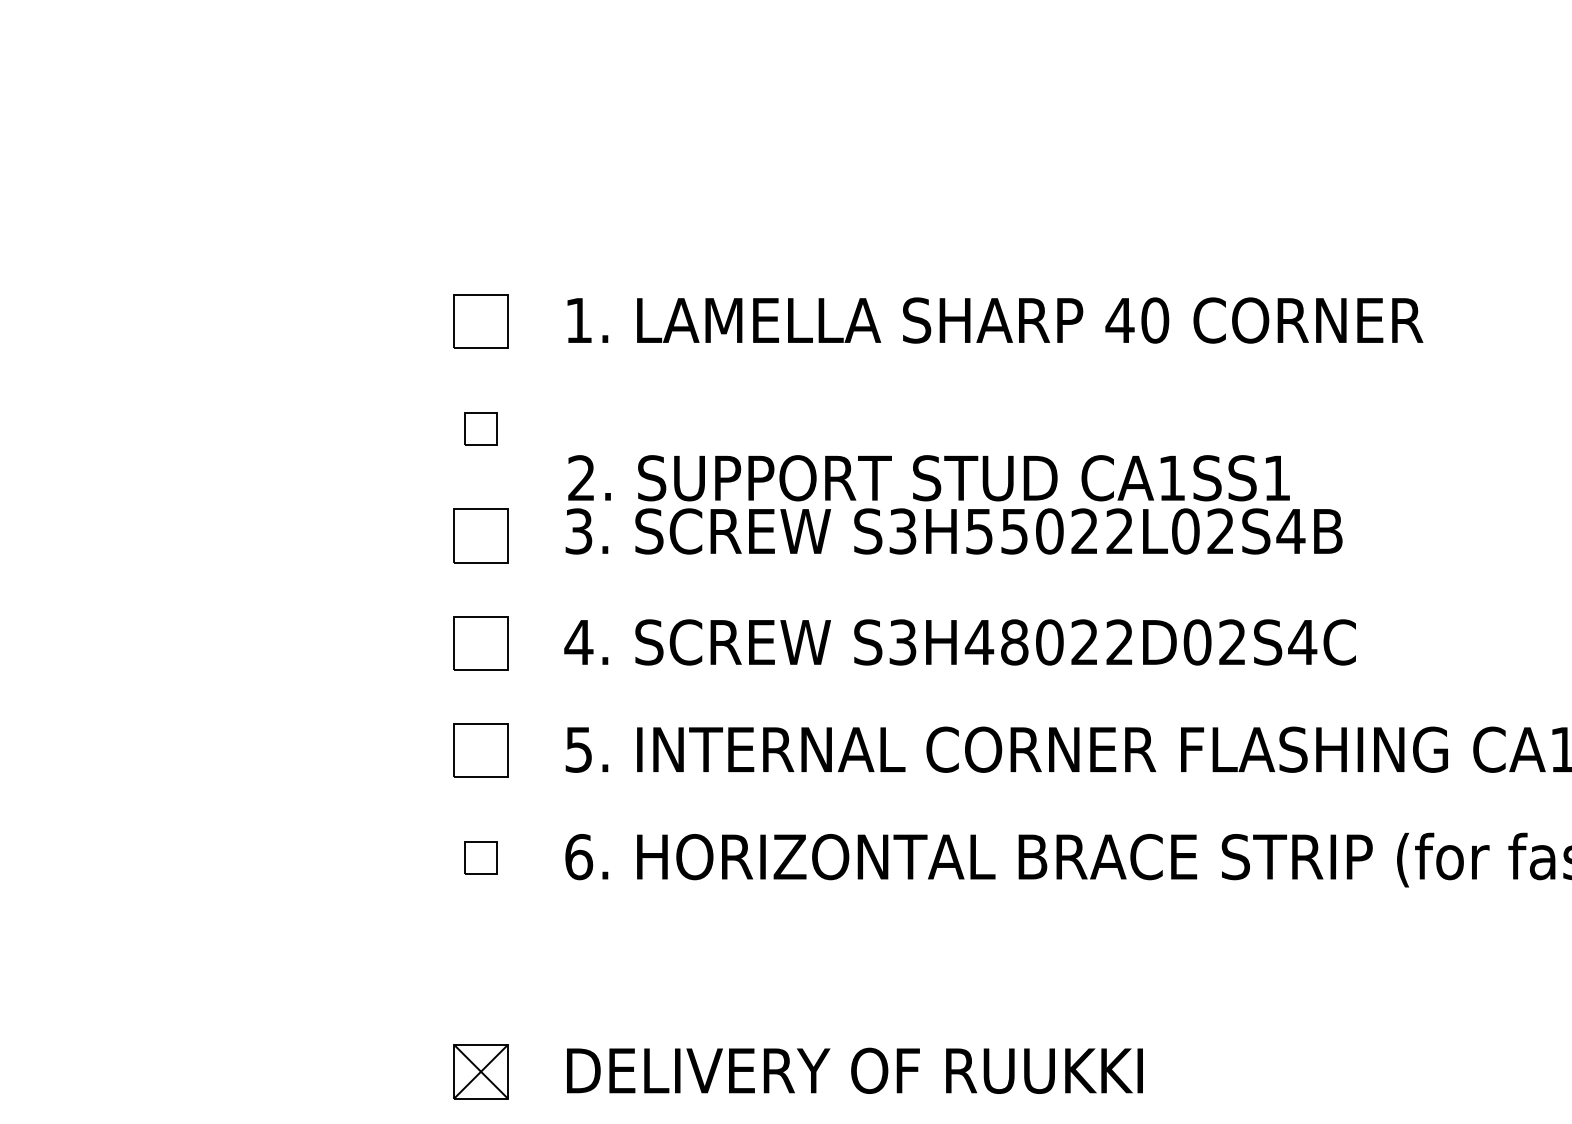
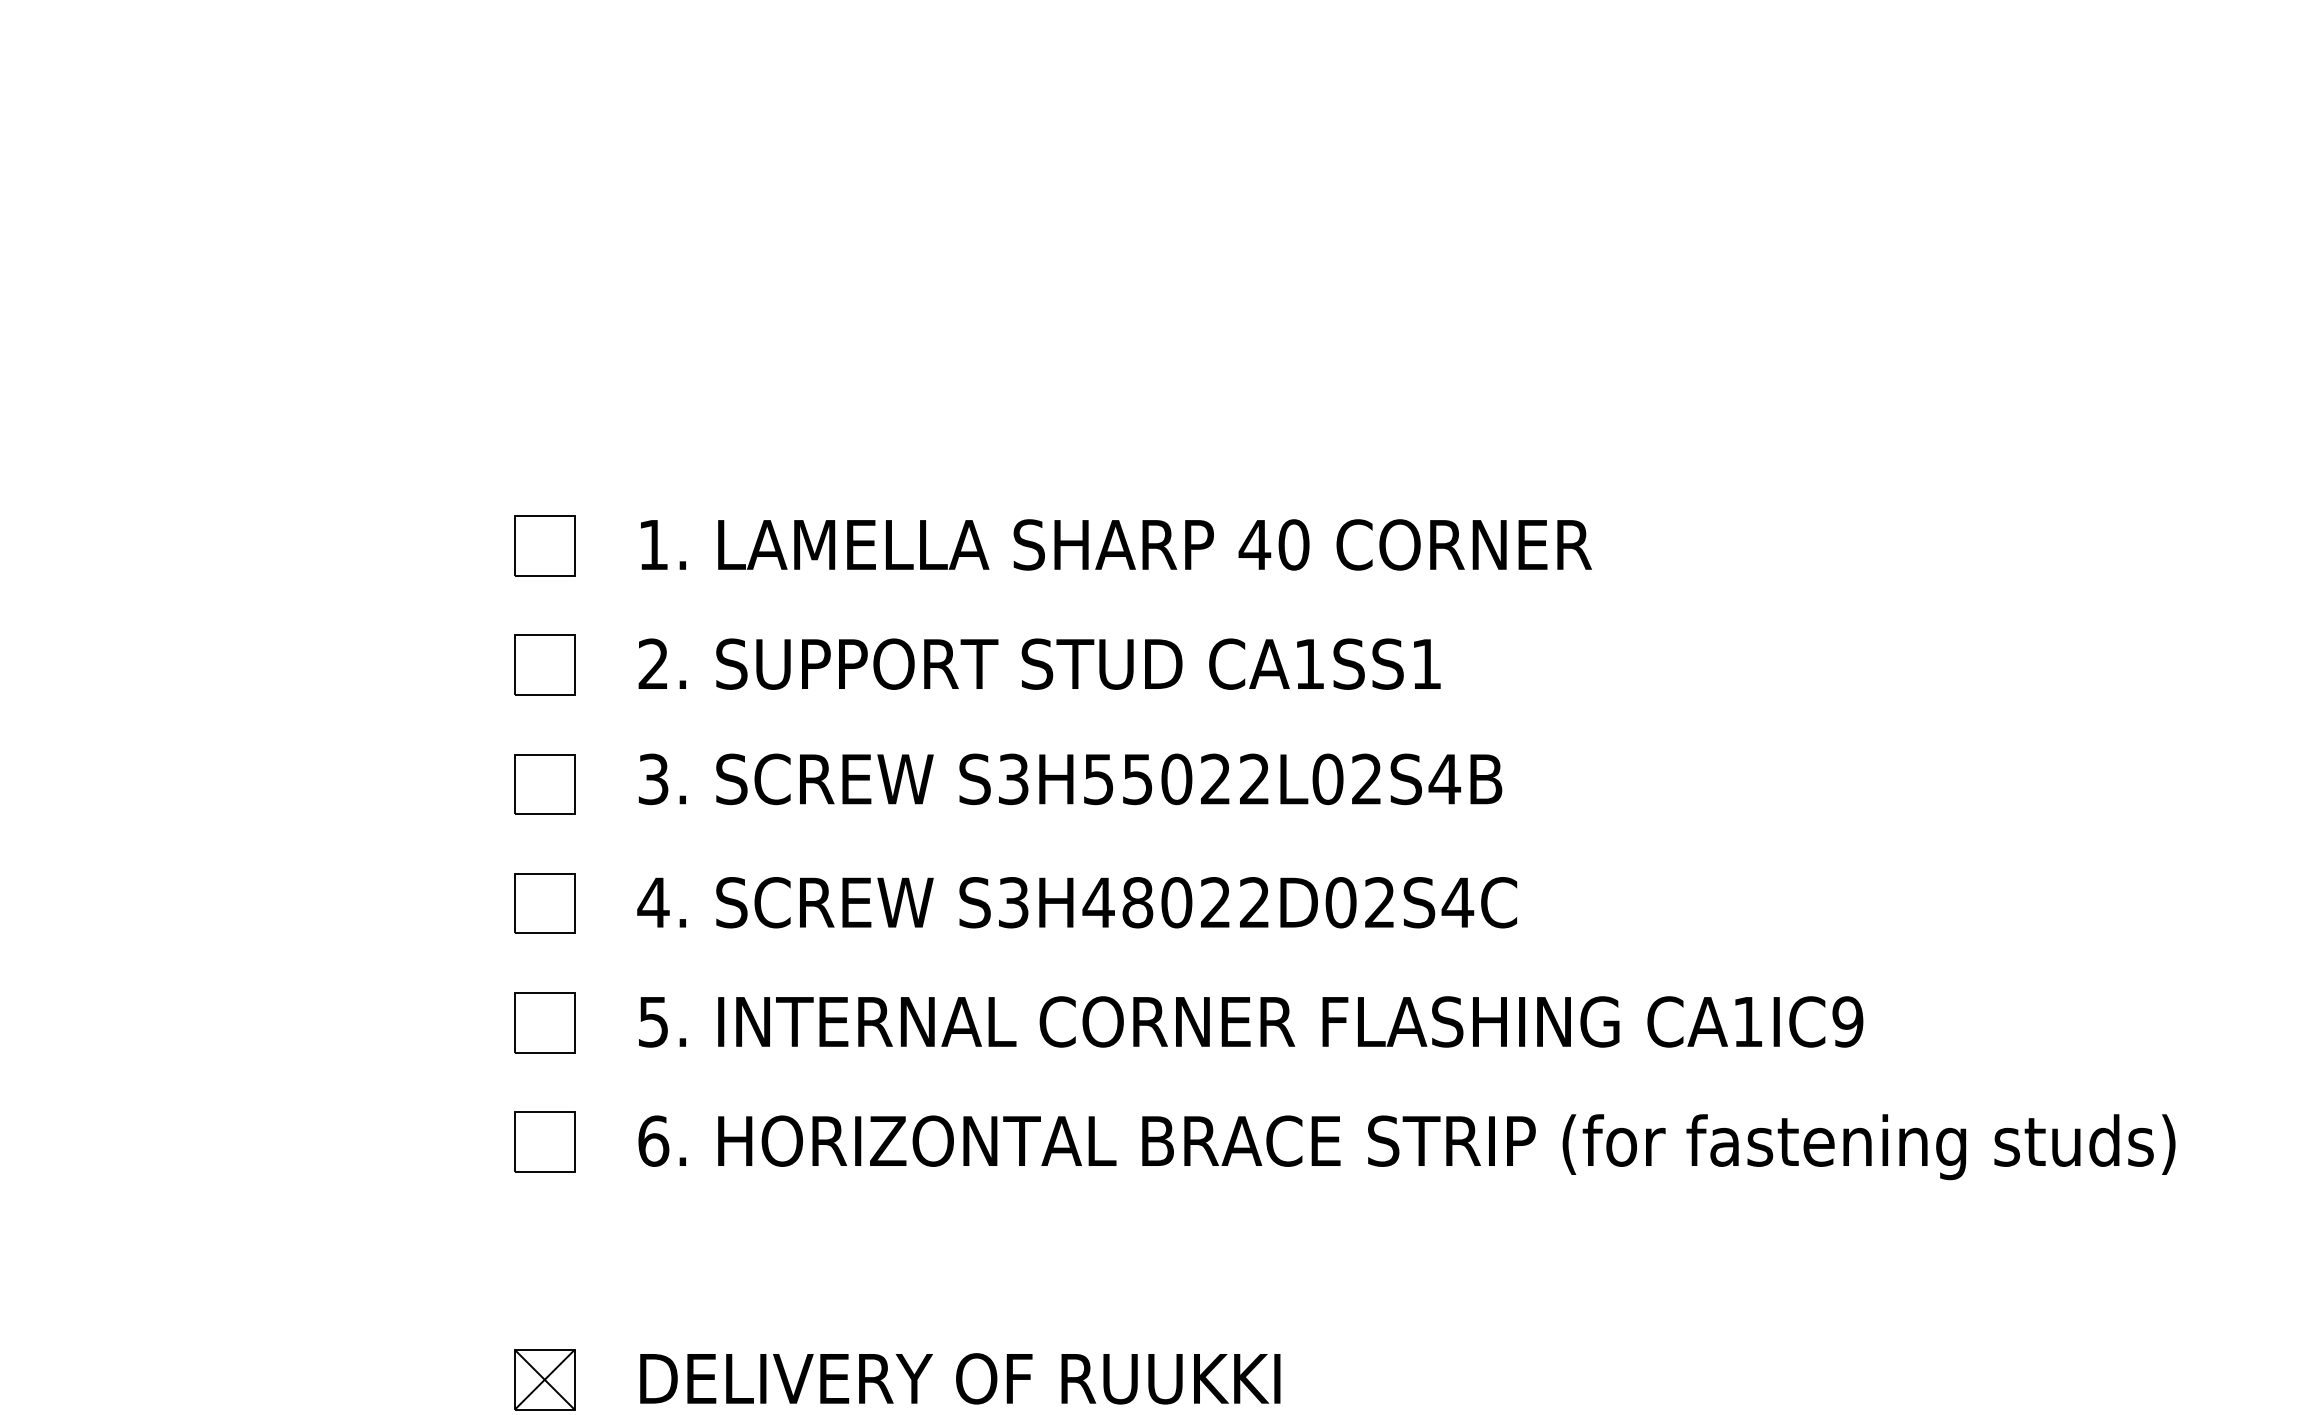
part: (480, 428) -> (544, 664), size x1.67
text: (928, 477) -> (1039, 663), moved
part: (480, 857) -> (544, 1141), size x1.67

